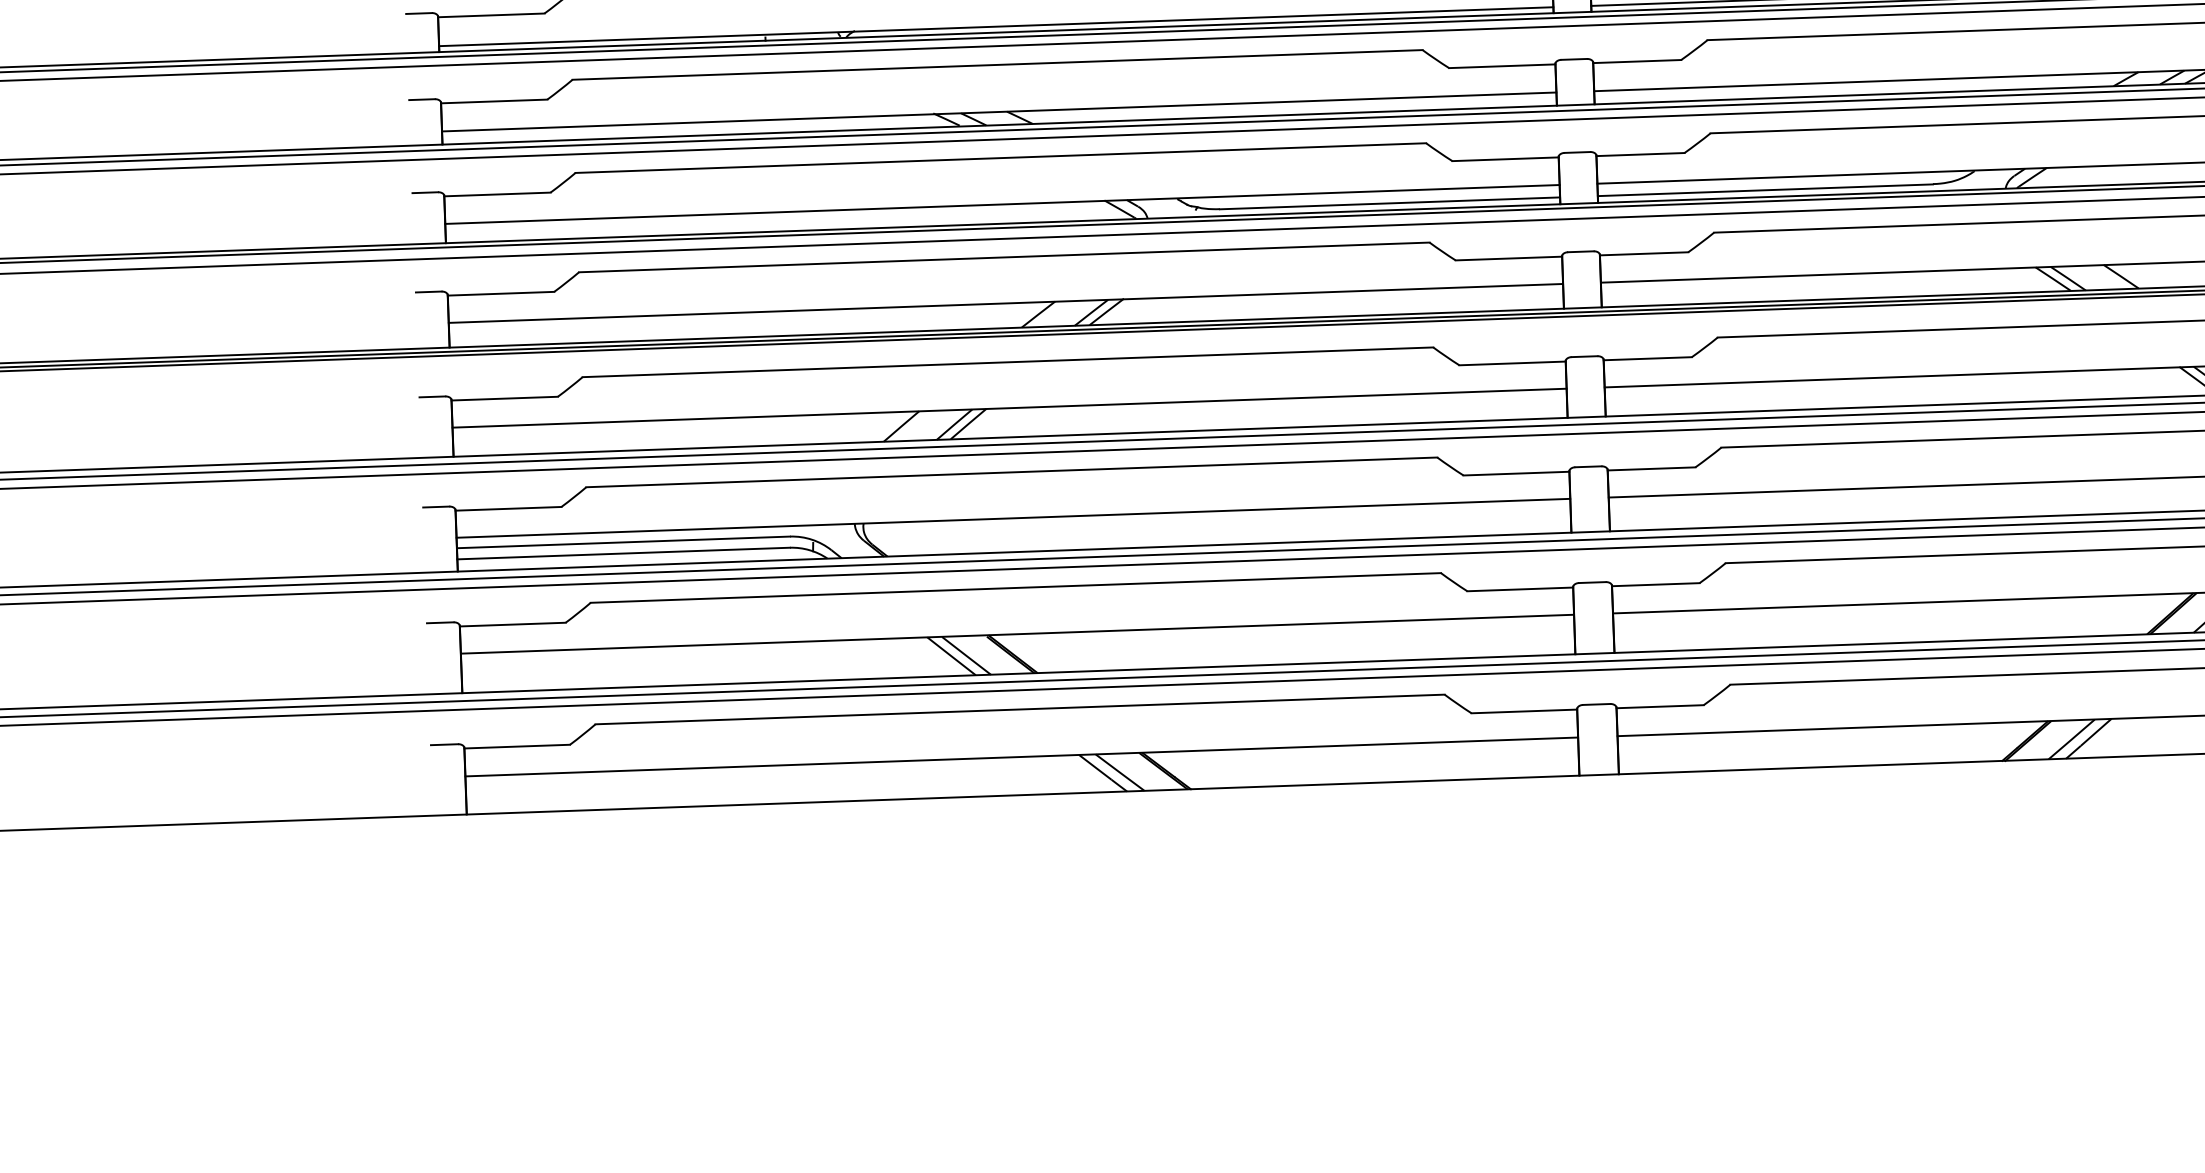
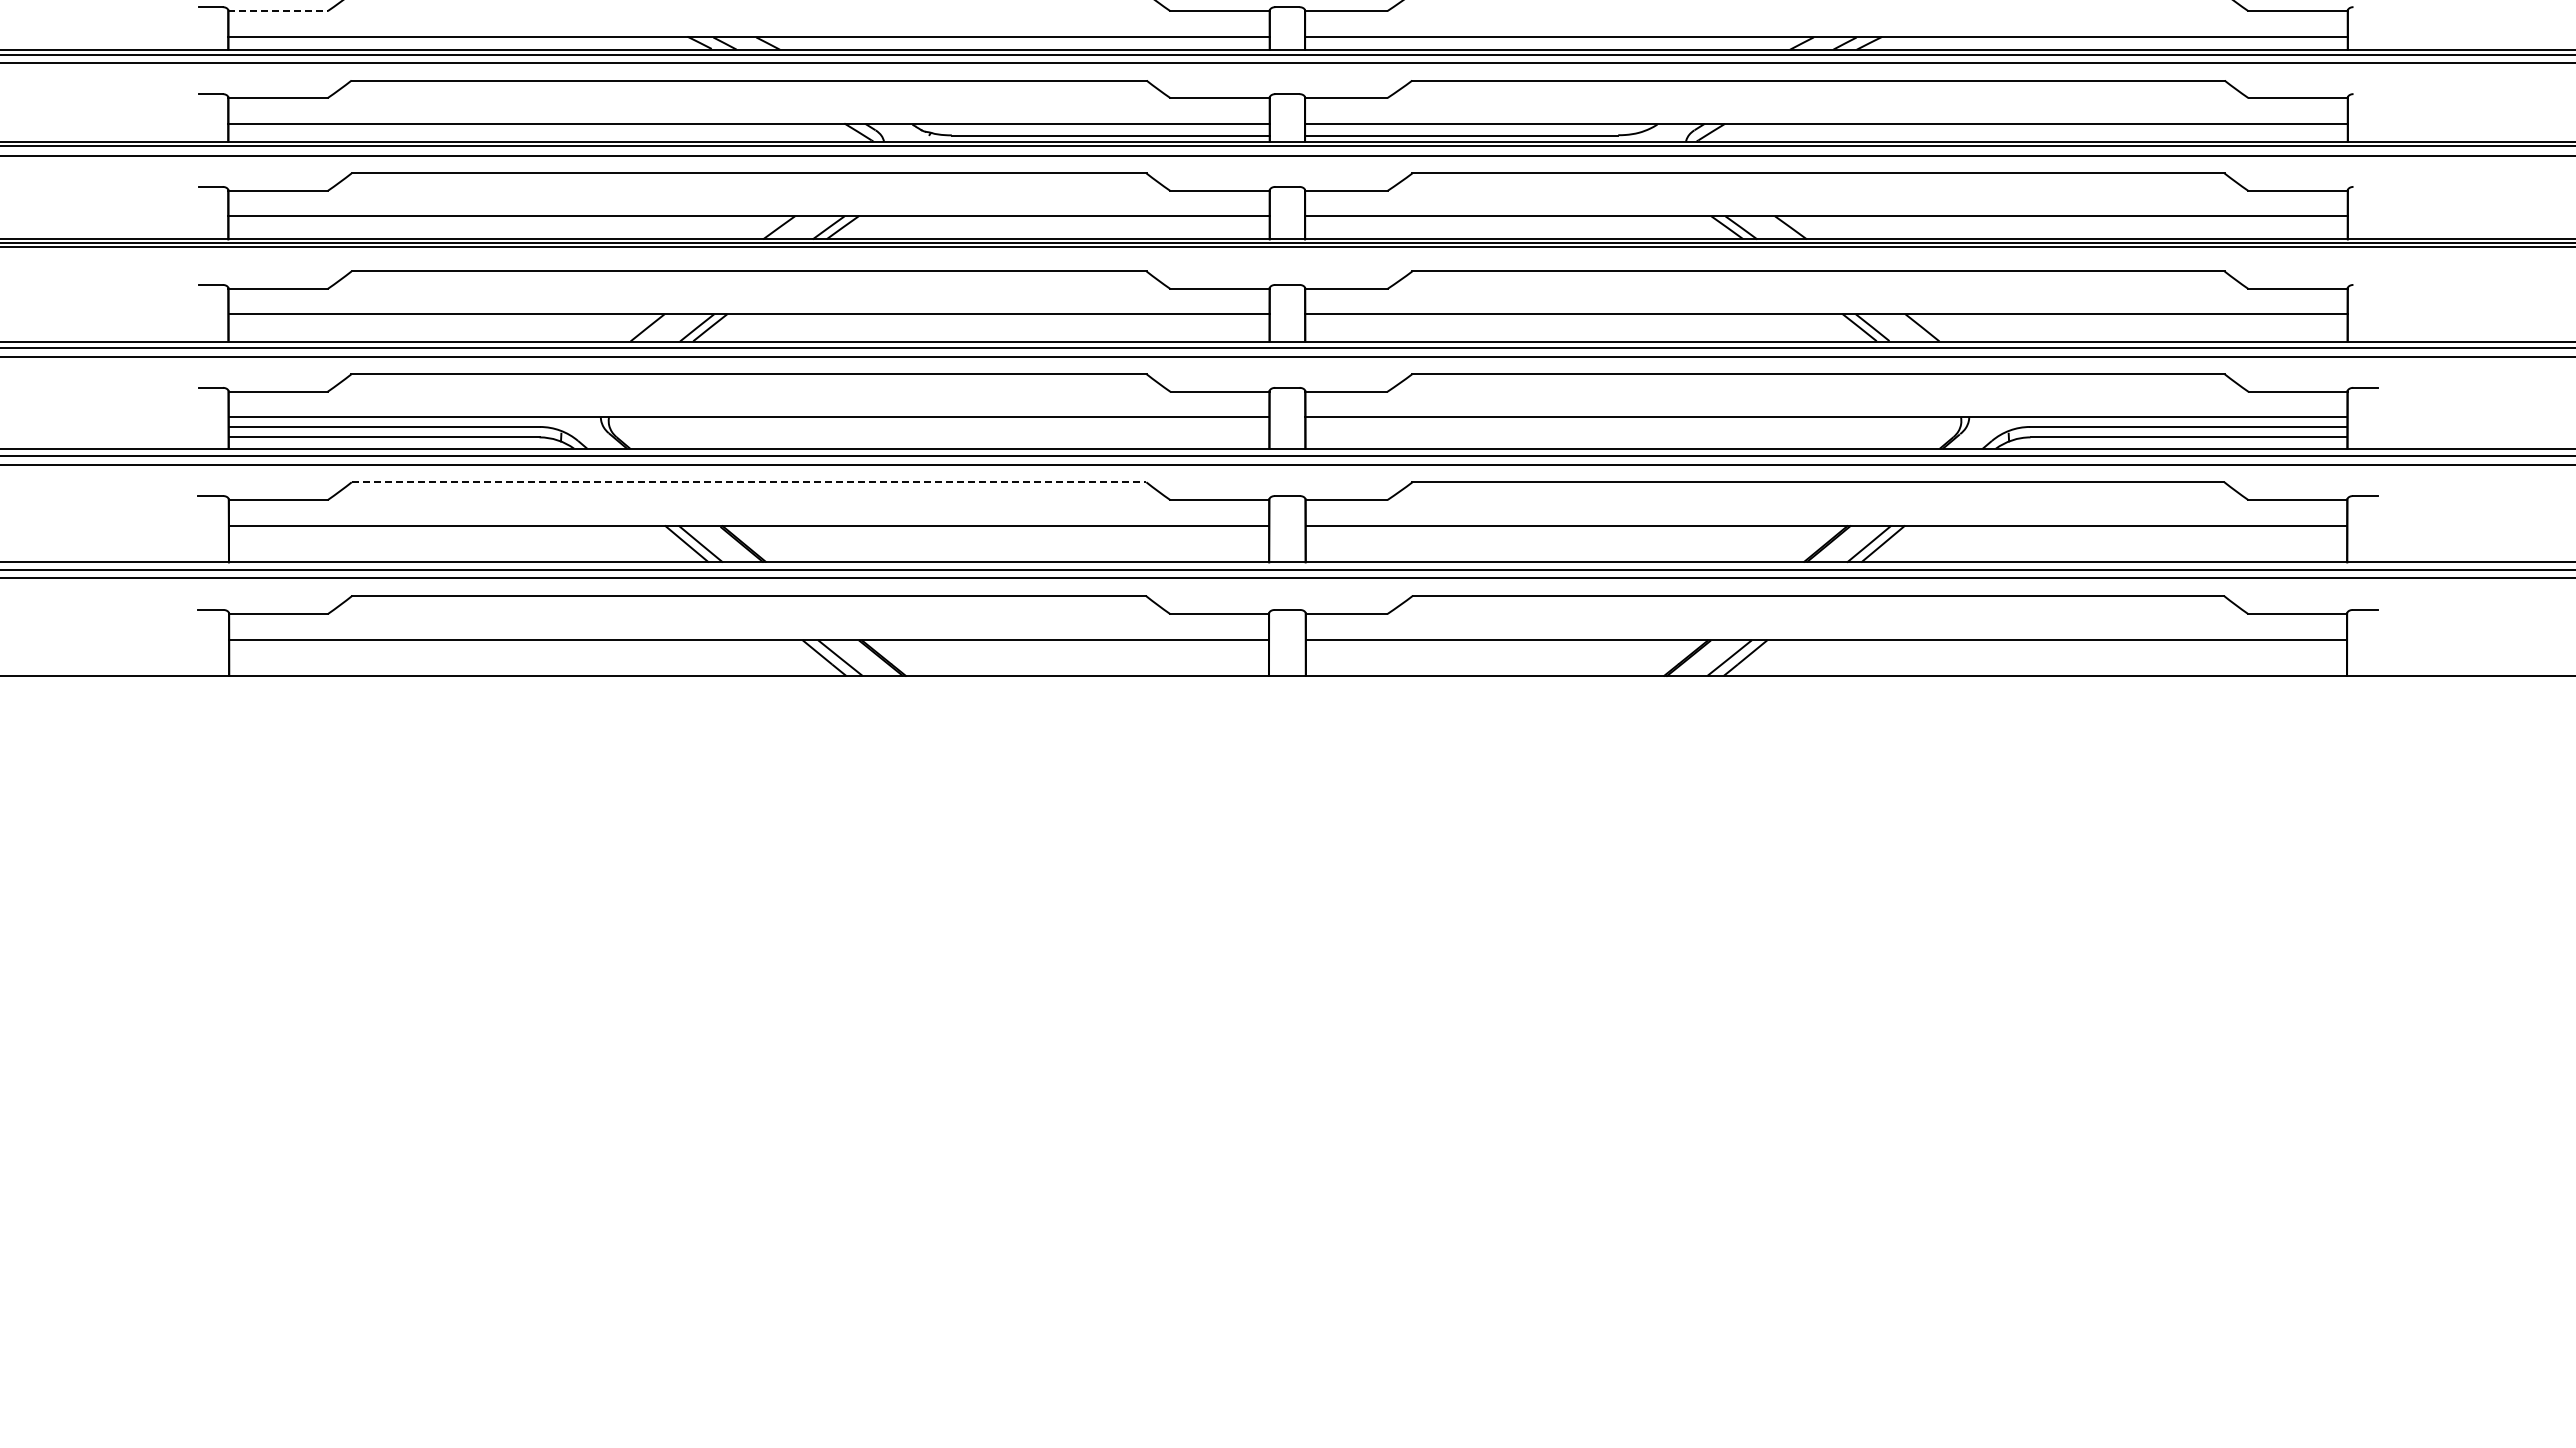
line: (494, 101) -> (278, 11), solid -> dashed
line: (1016, 588) -> (749, 482), solid -> dashed

